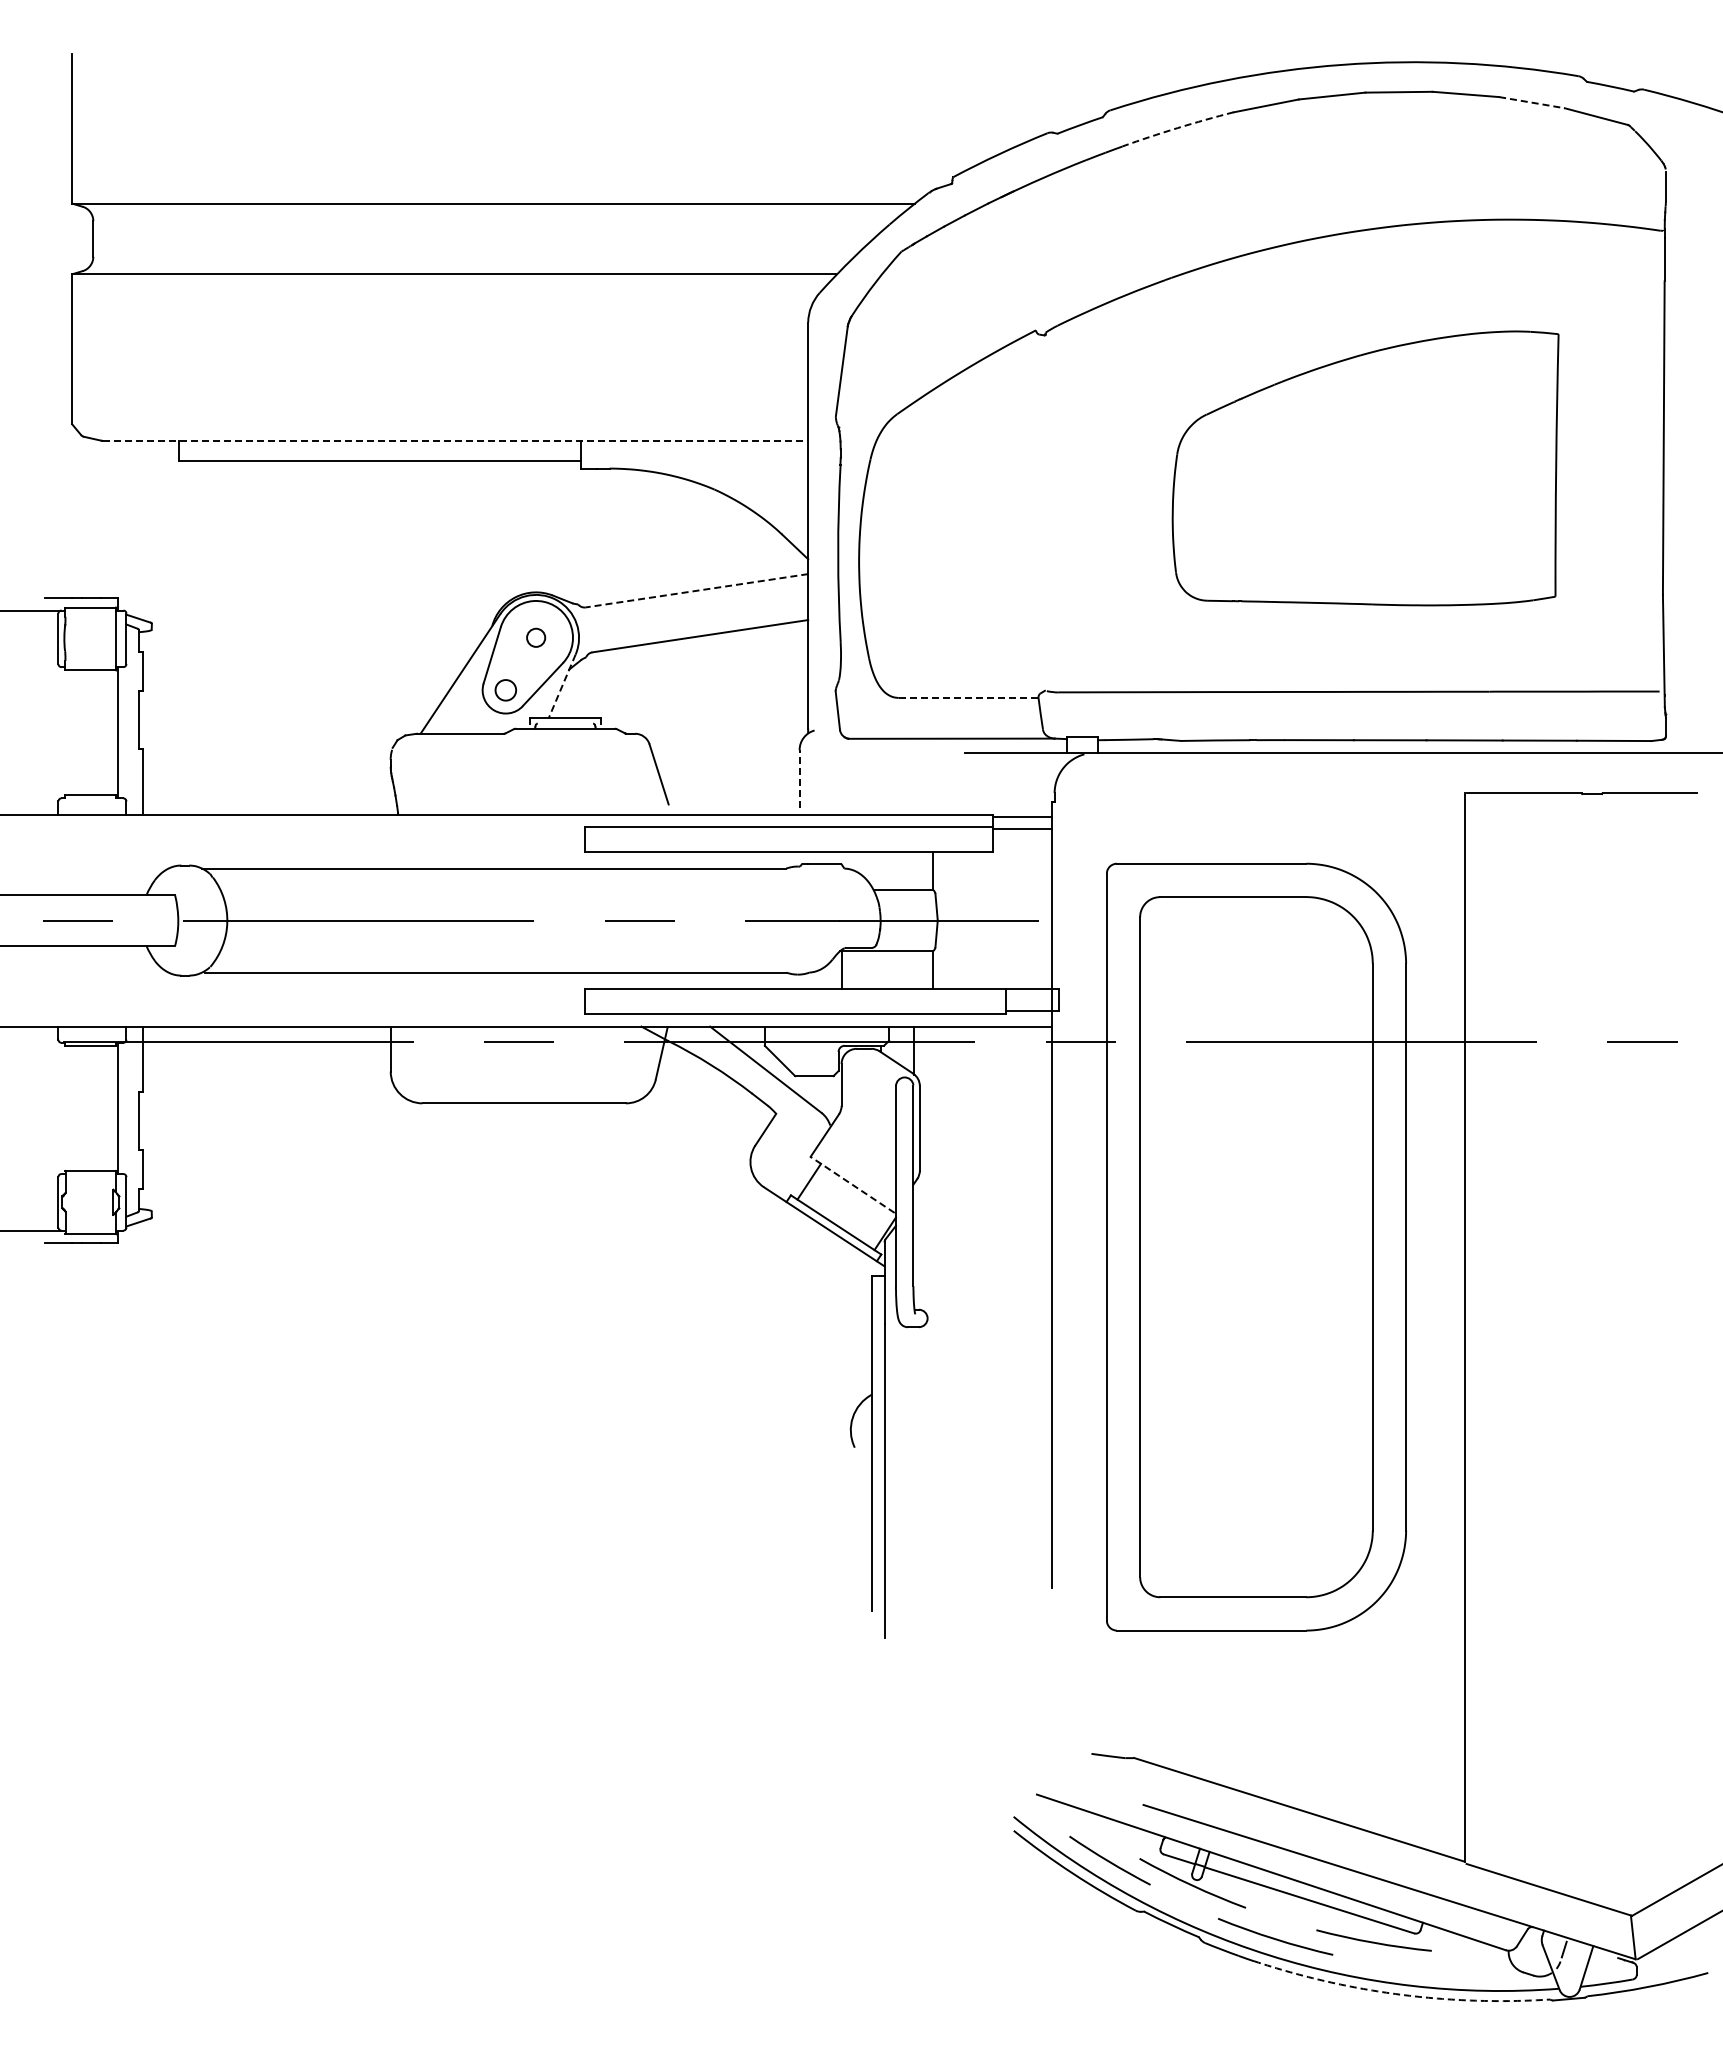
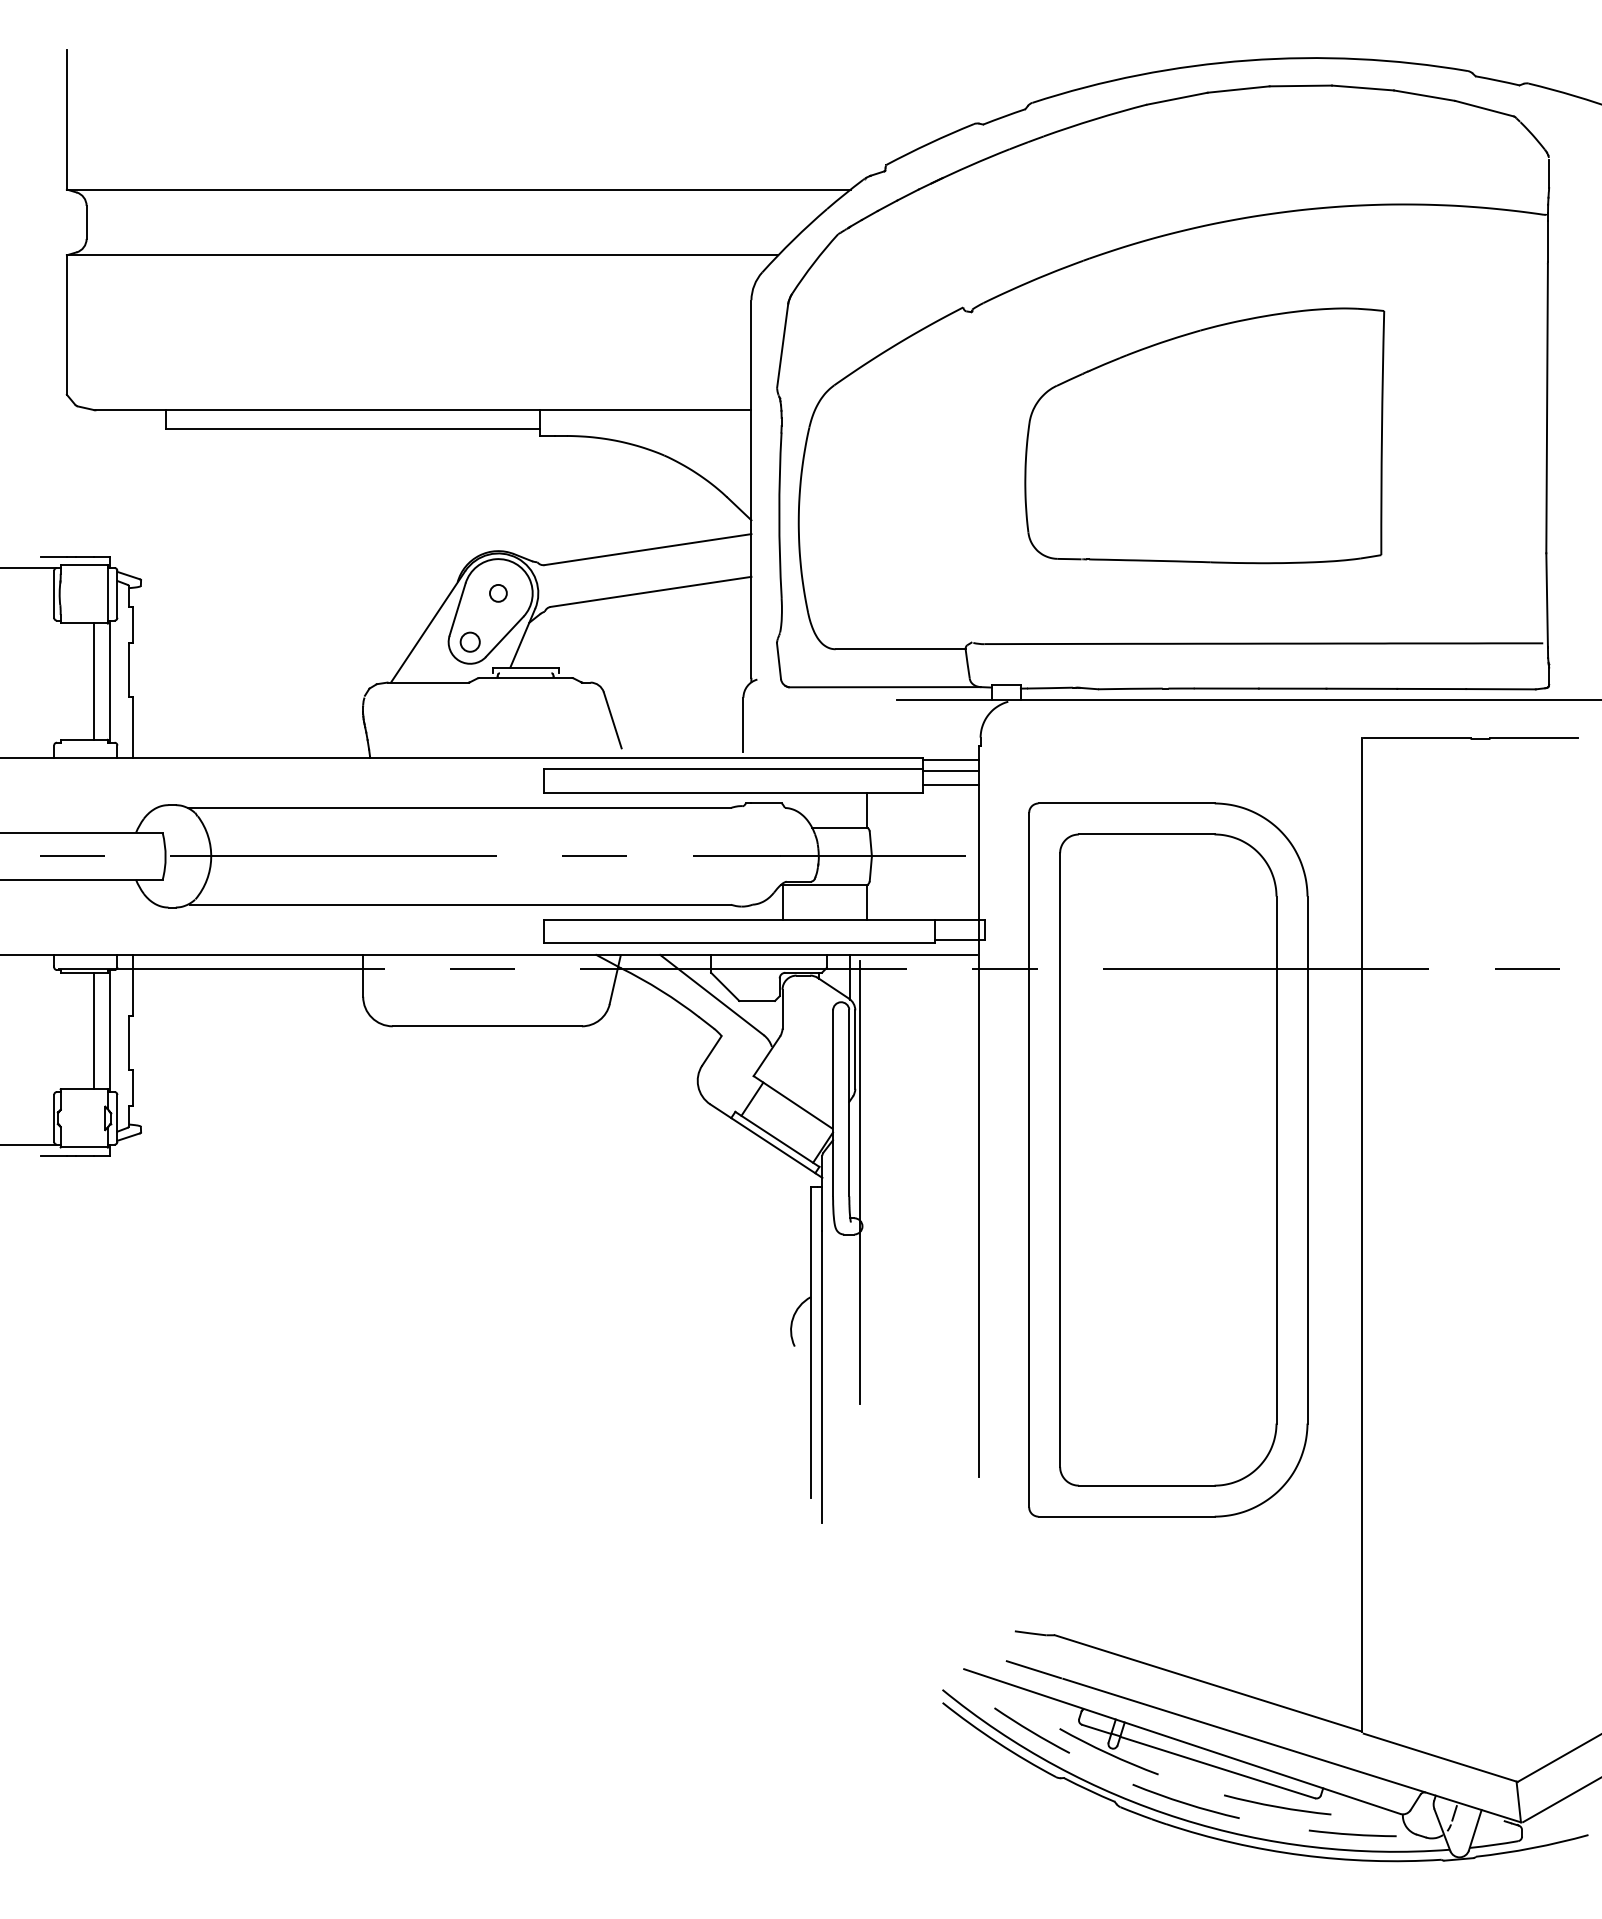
line: (1532, 102) -> (1425, 95), dashed -> solid
arc: (1177, 128) -> (1094, 119), dashed -> solid
line: (455, 440) -> (423, 409), dashed -> solid
part: (1365, 468) -> (1204, 435), moved
line: (696, 590) -> (647, 549), dashed -> solid
line: (562, 686) -> (522, 638), dashed -> solid
line: (968, 697) -> (900, 648), dashed -> solid
line: (101, 732) -> (94, 681), added
line: (799, 778) -> (743, 724), dashed -> solid
line: (1022, 843) -> (950, 784), added
line: (101, 1108) -> (94, 1031), added
line: (852, 1184) -> (792, 1101), dashed -> solid
line: (924, 1270) -> (859, 1181), added
line: (1111, 1795) -> (1033, 1670), added
arc: (1454, 1971) -> (1352, 1833), added
arc: (1400, 1994) -> (1302, 1855), dashed -> solid

